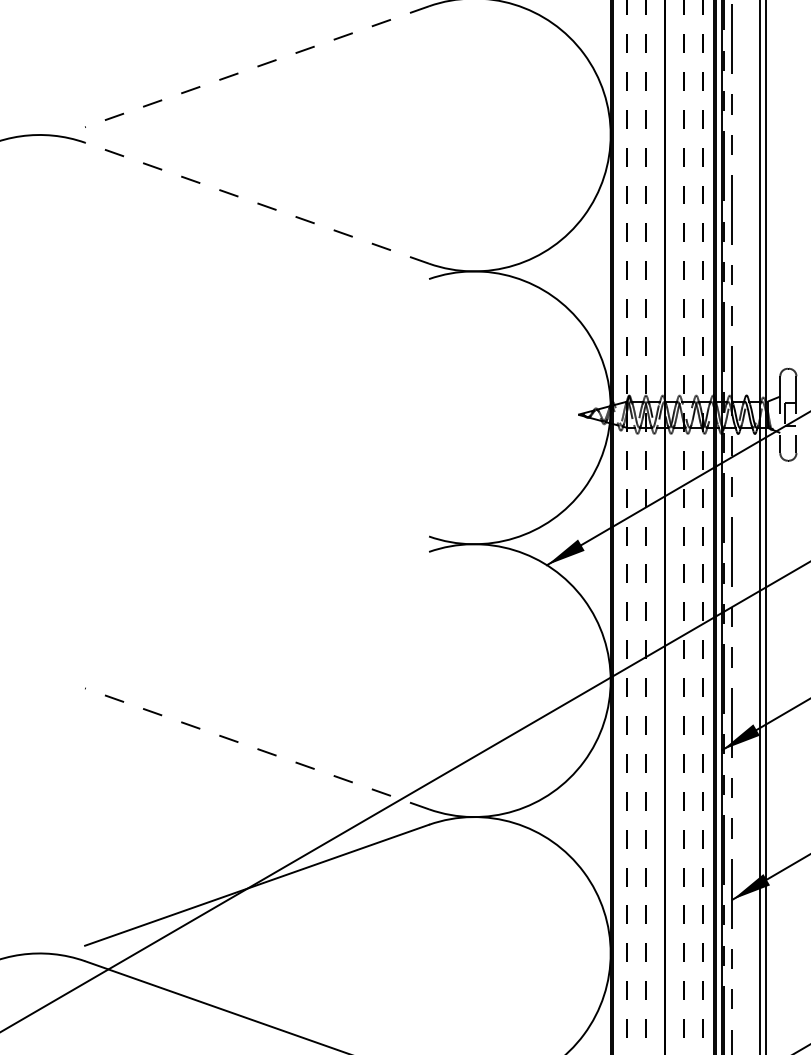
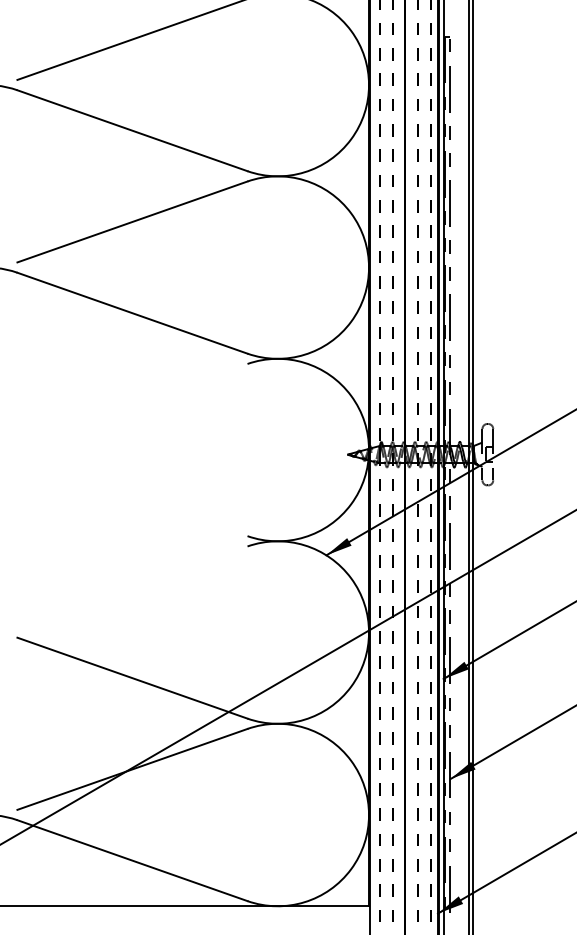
line: (257, 66) -> (132, 221), dashed -> solid
line: (257, 203) -> (132, 313), dashed -> solid
line: (257, 749) -> (132, 678), dashed -> solid

